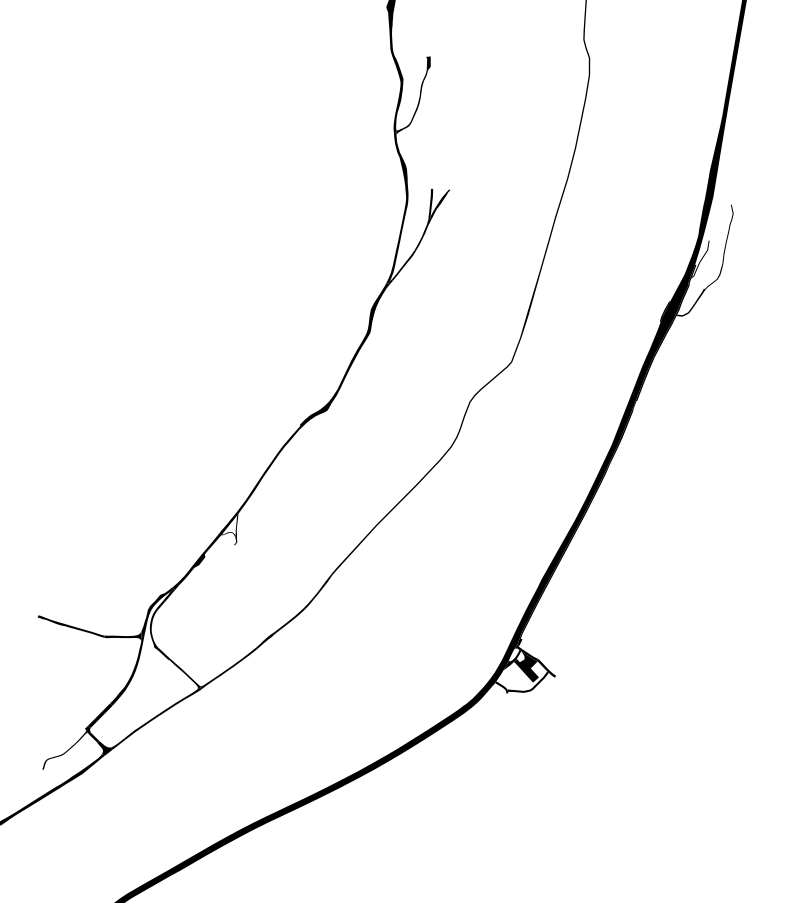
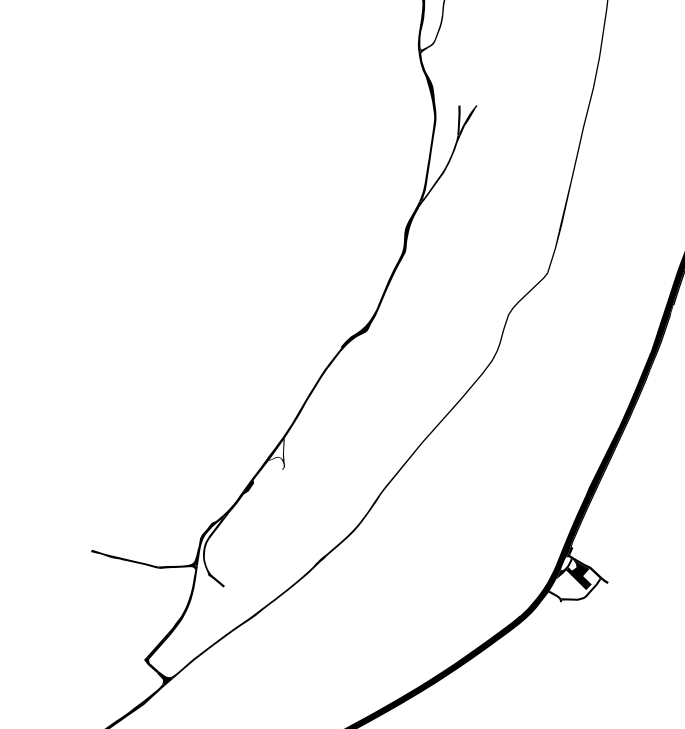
fill: (186, 673) -> (241, 599), removed
fill: (65, 749) -> (125, 681), removed

